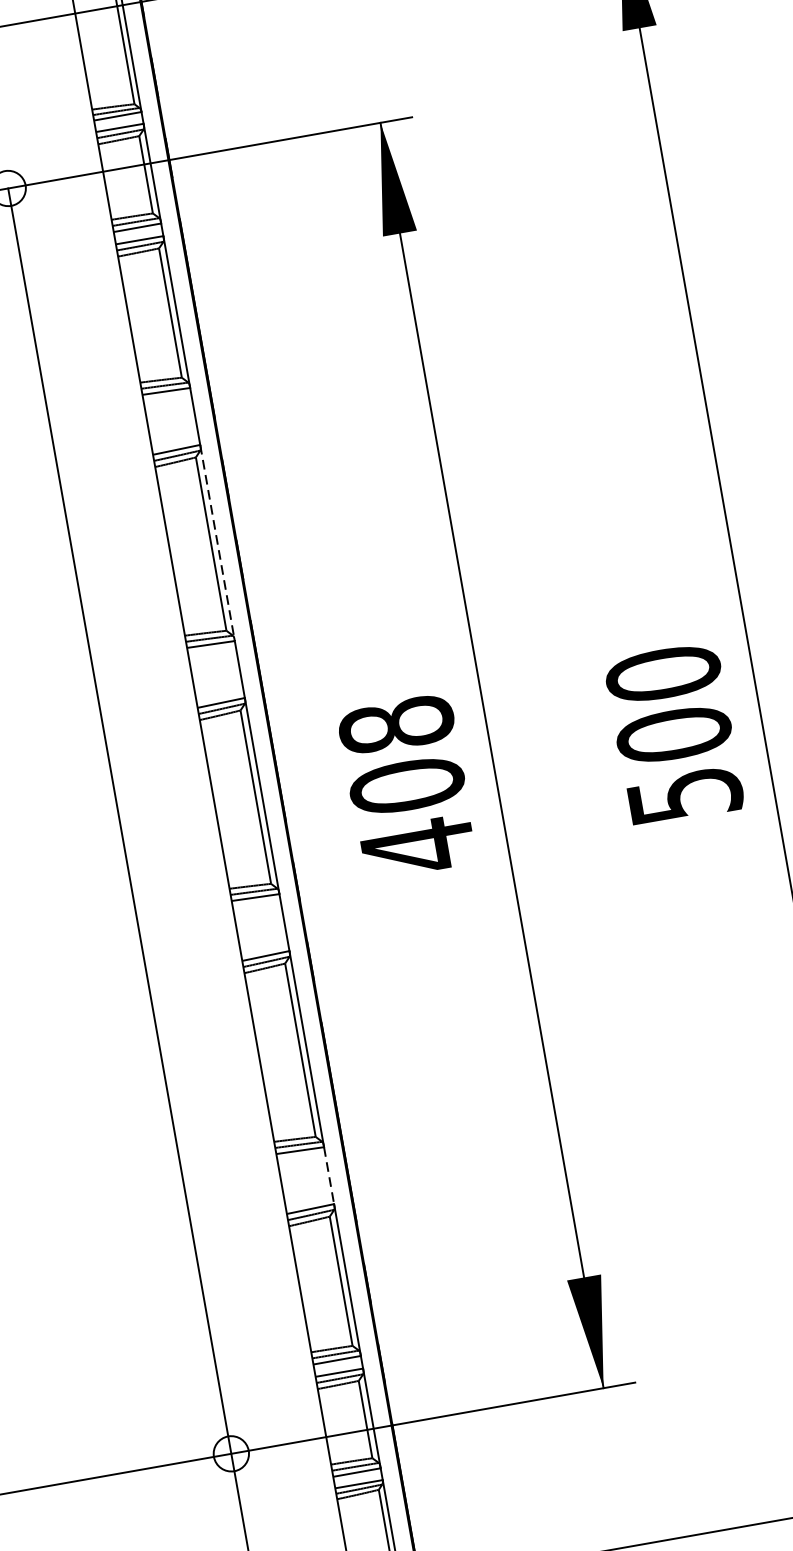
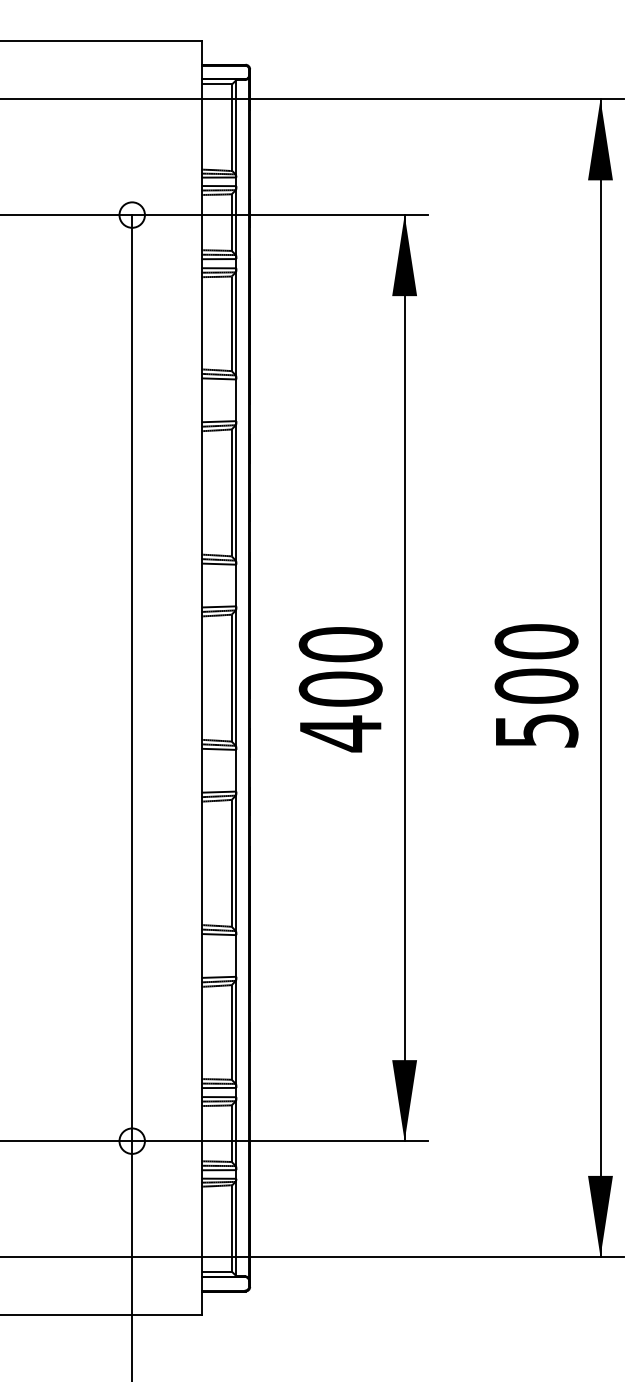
line: (217, 542) -> (236, 492), dashed -> solid
text: (396, 725) -> (340, 644), 408 -> 400
line: (329, 1175) -> (236, 955), dashed -> solid

